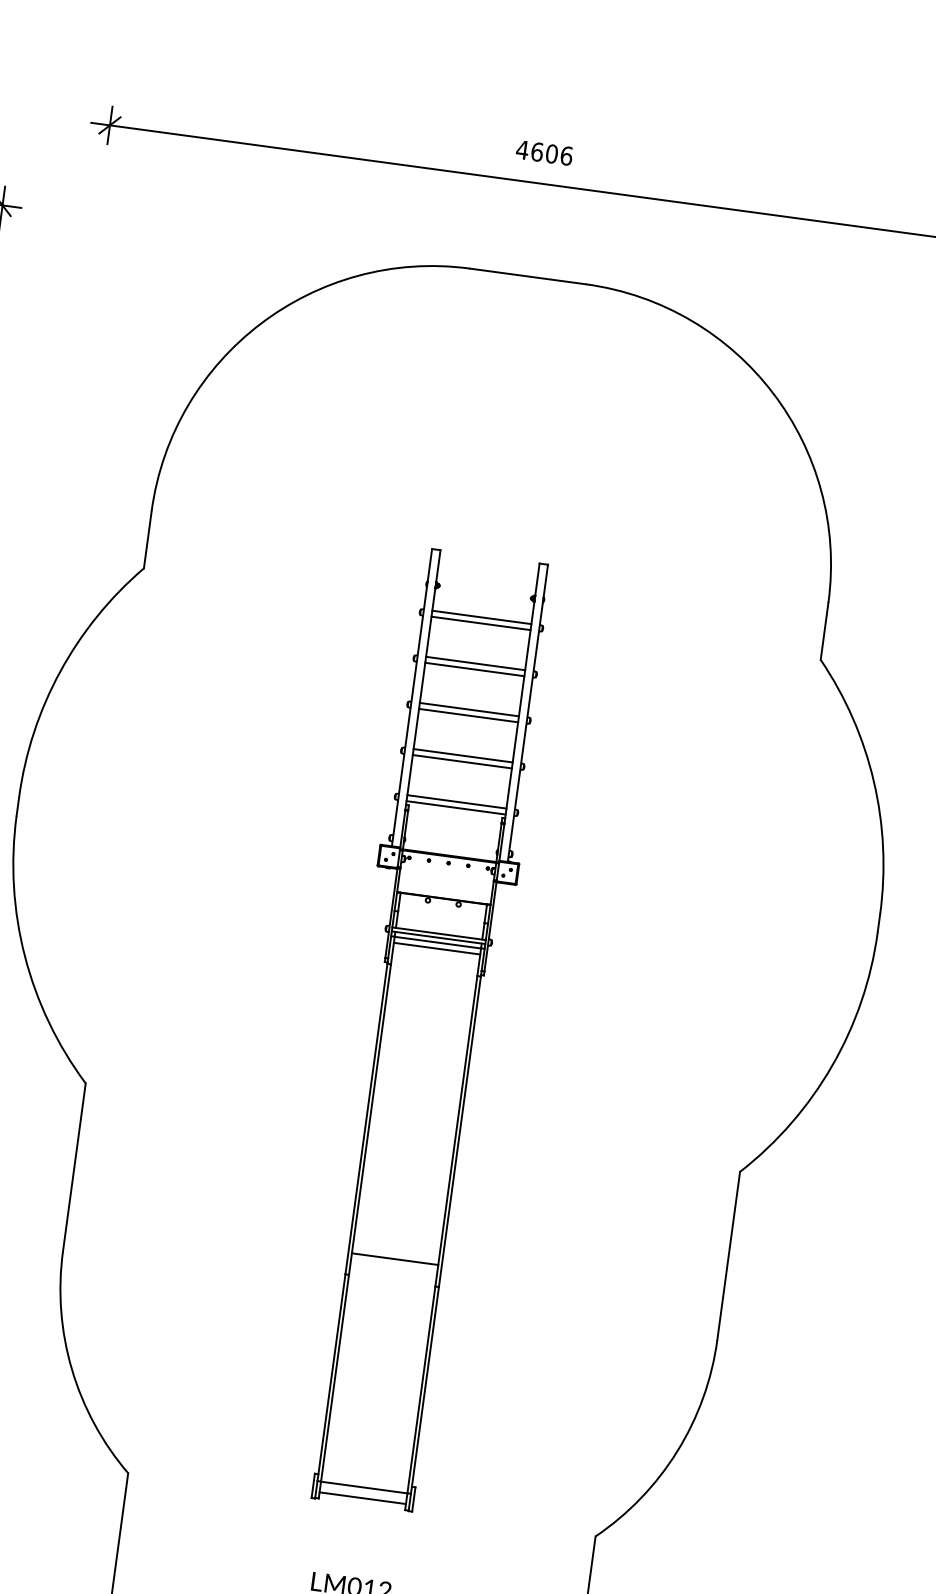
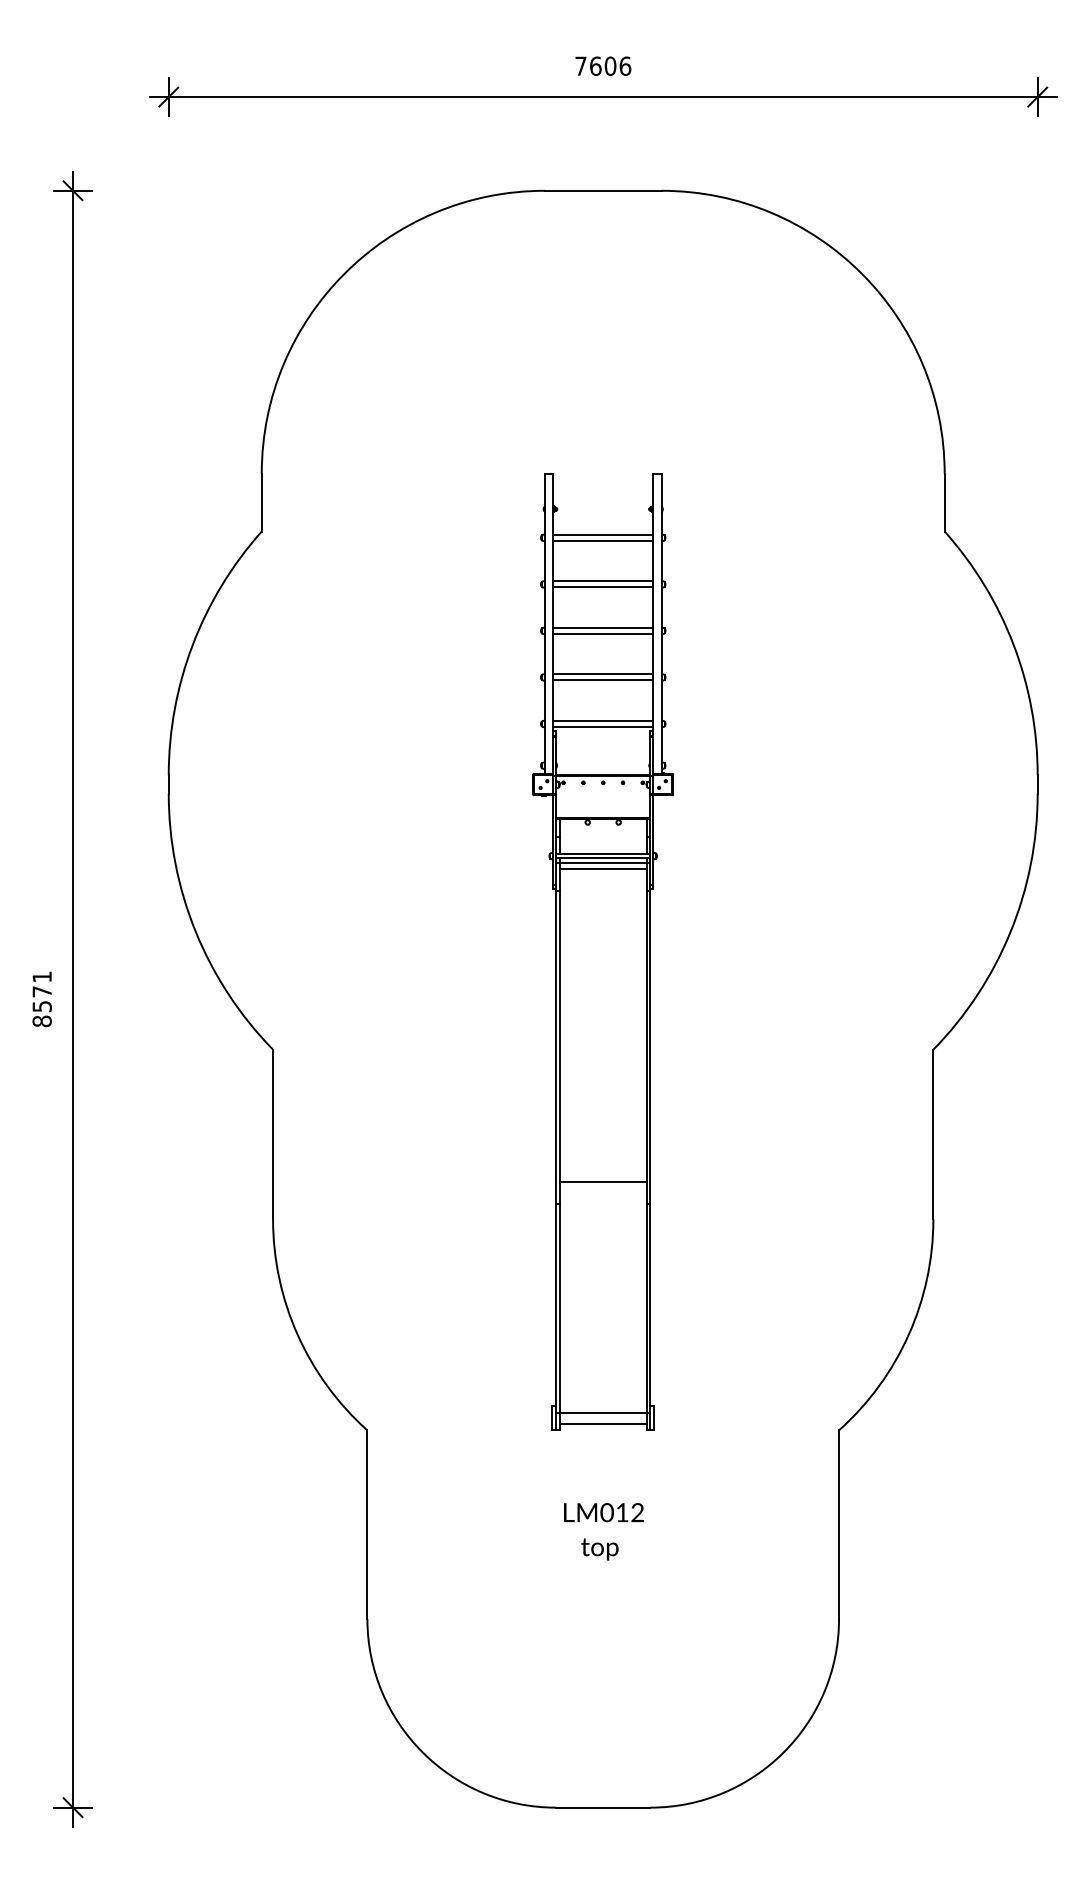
text: (522, 149) -> (580, 65), 4606 -> 7606

